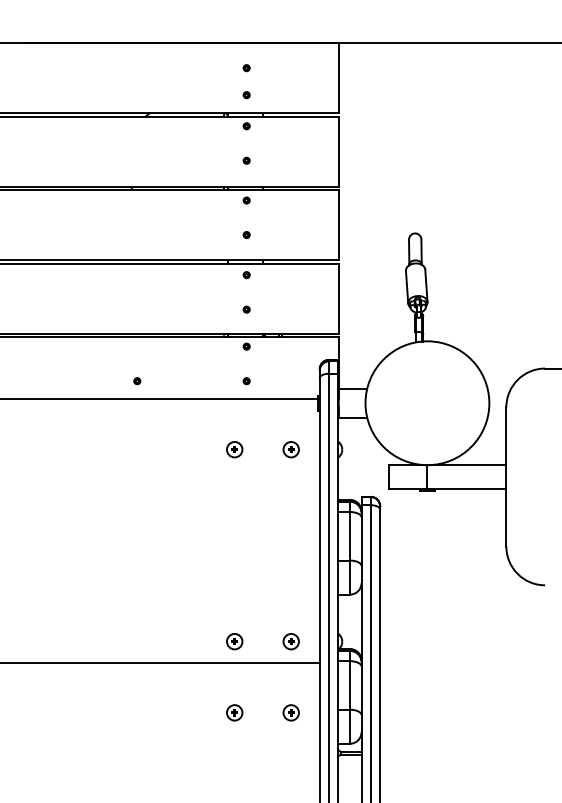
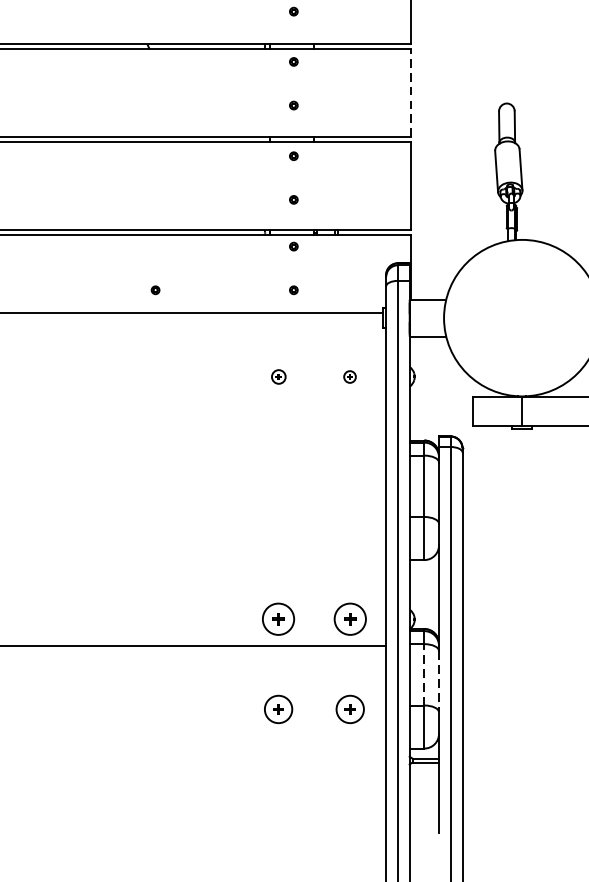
line: (339, 225) -> (411, 93), solid -> dashed
part: (234, 449) -> (278, 376), size x0.7
part: (290, 449) -> (349, 376), size x0.6
part: (234, 641) -> (278, 619), size x1.6
part: (290, 641) -> (349, 619), size x1.6
line: (349, 684) -> (423, 673), solid -> dashed
line: (361, 691) -> (438, 682), solid -> dashed
part: (234, 712) -> (278, 709), size x1.4
part: (290, 712) -> (349, 709), size x1.4

